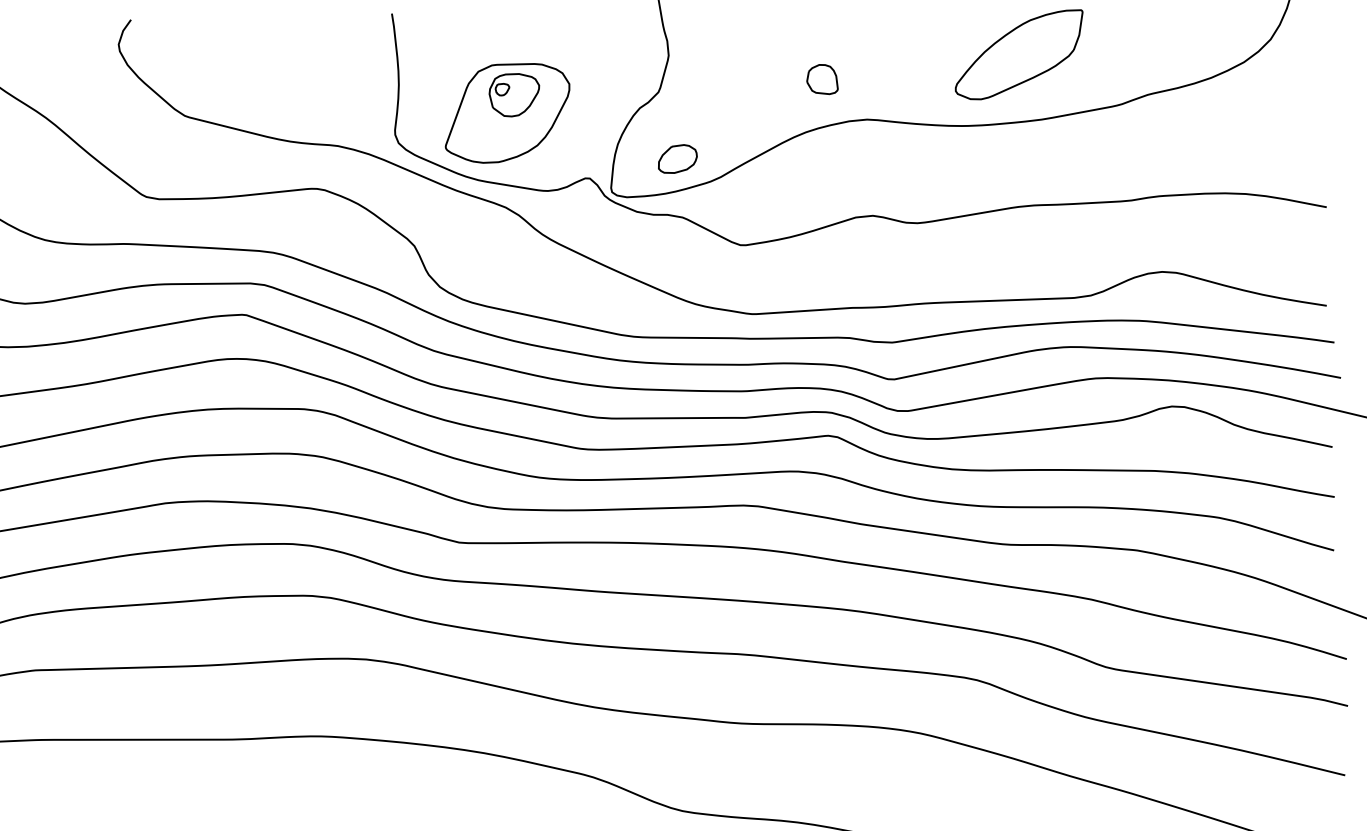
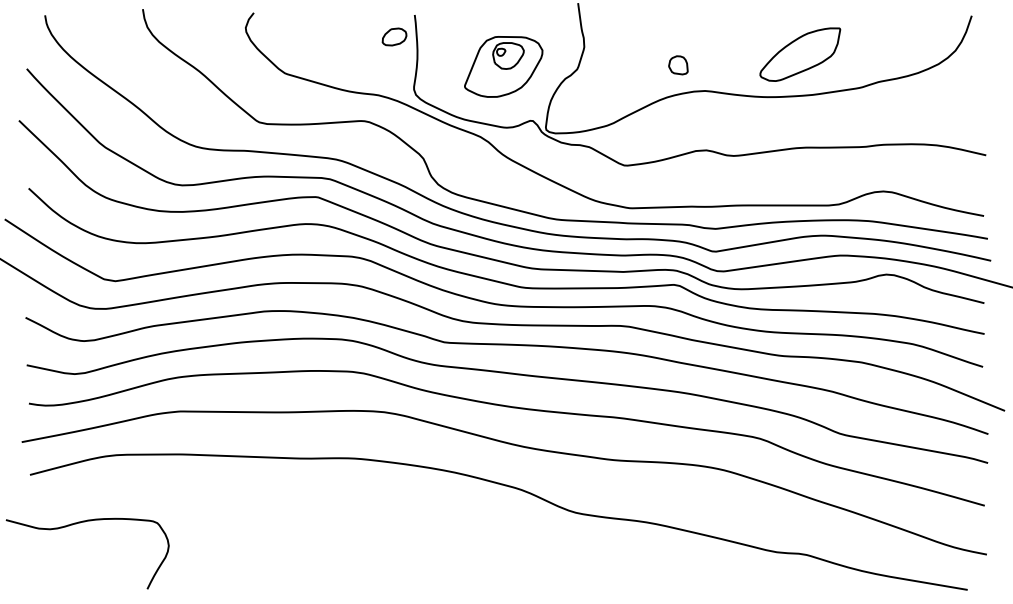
part: (507, 112) -> (503, 66), moved
part: (677, 158) -> (394, 36), moved

